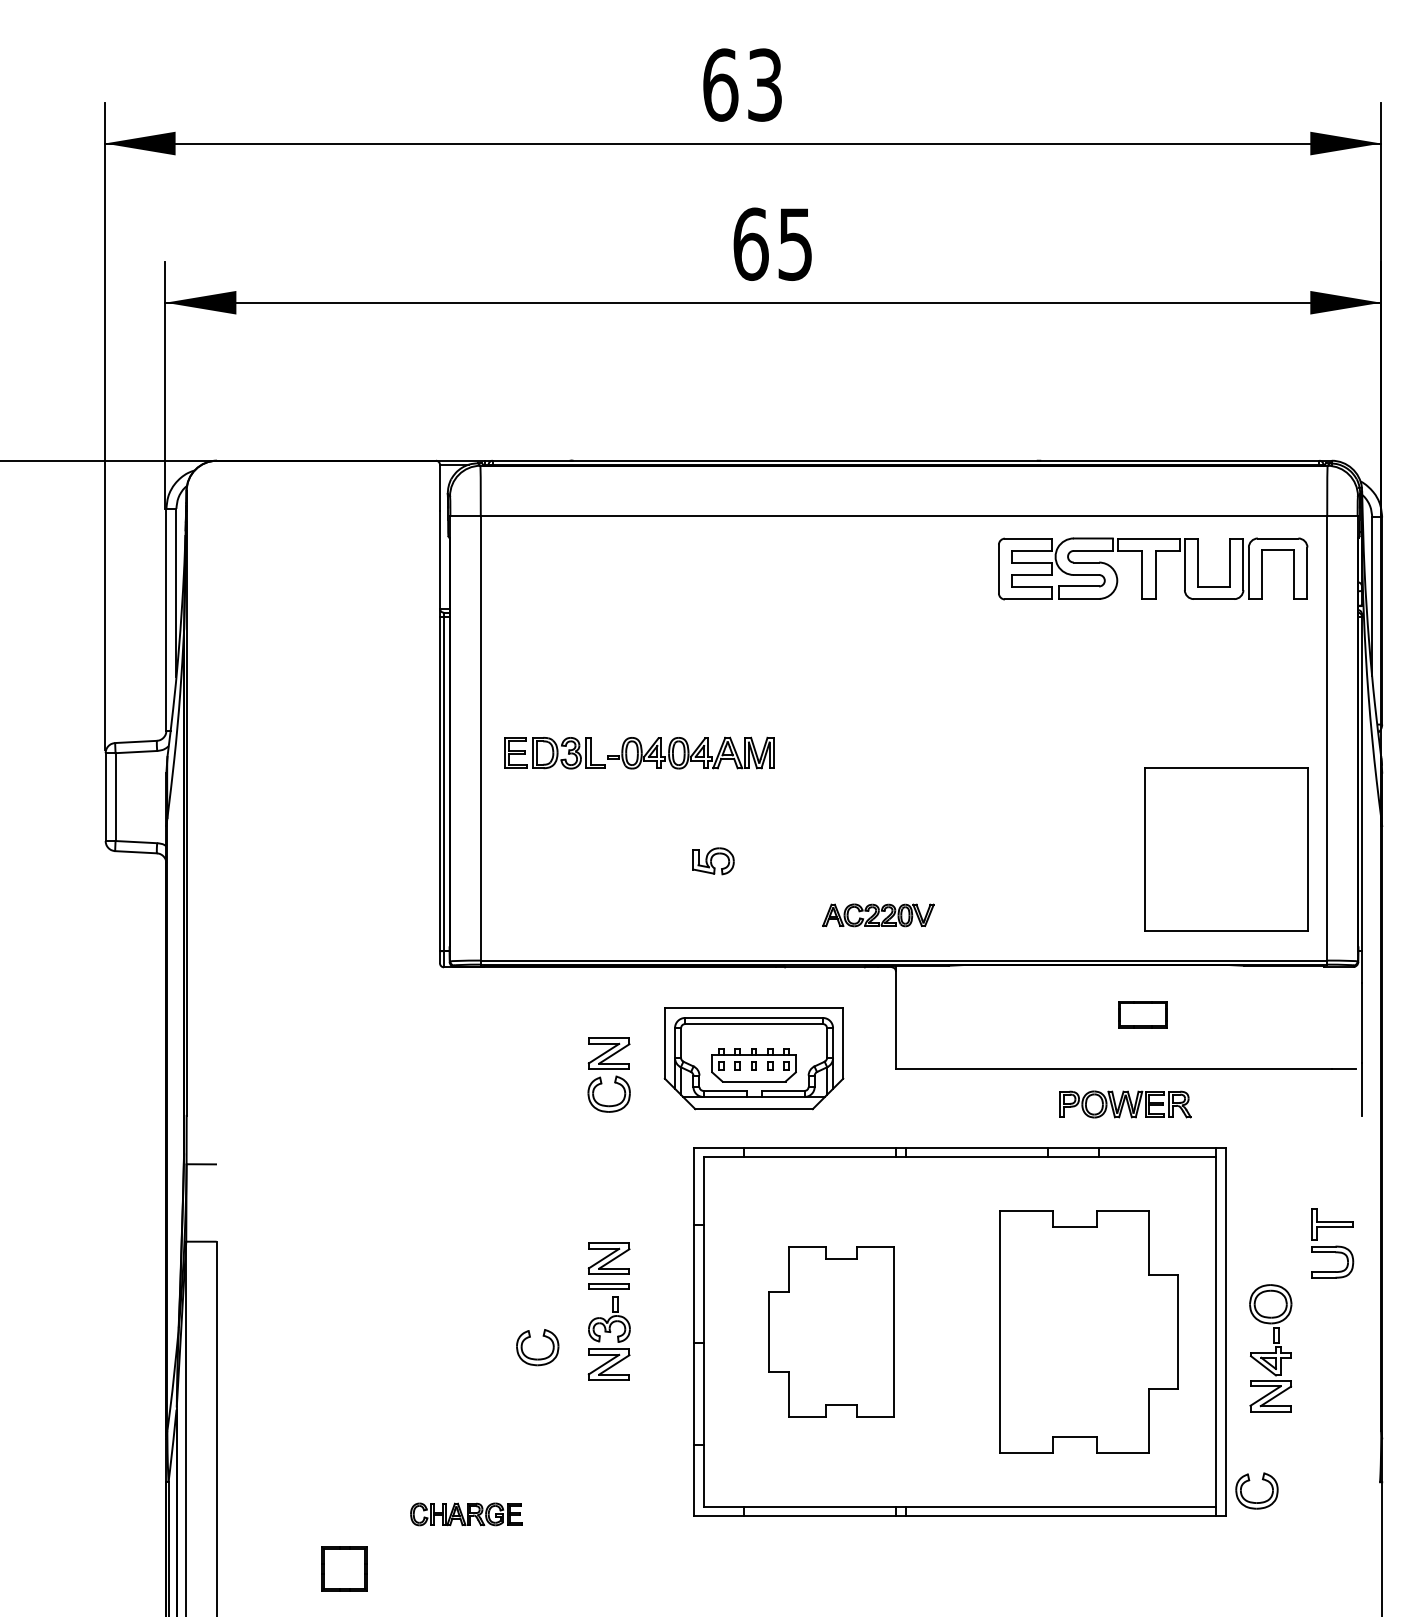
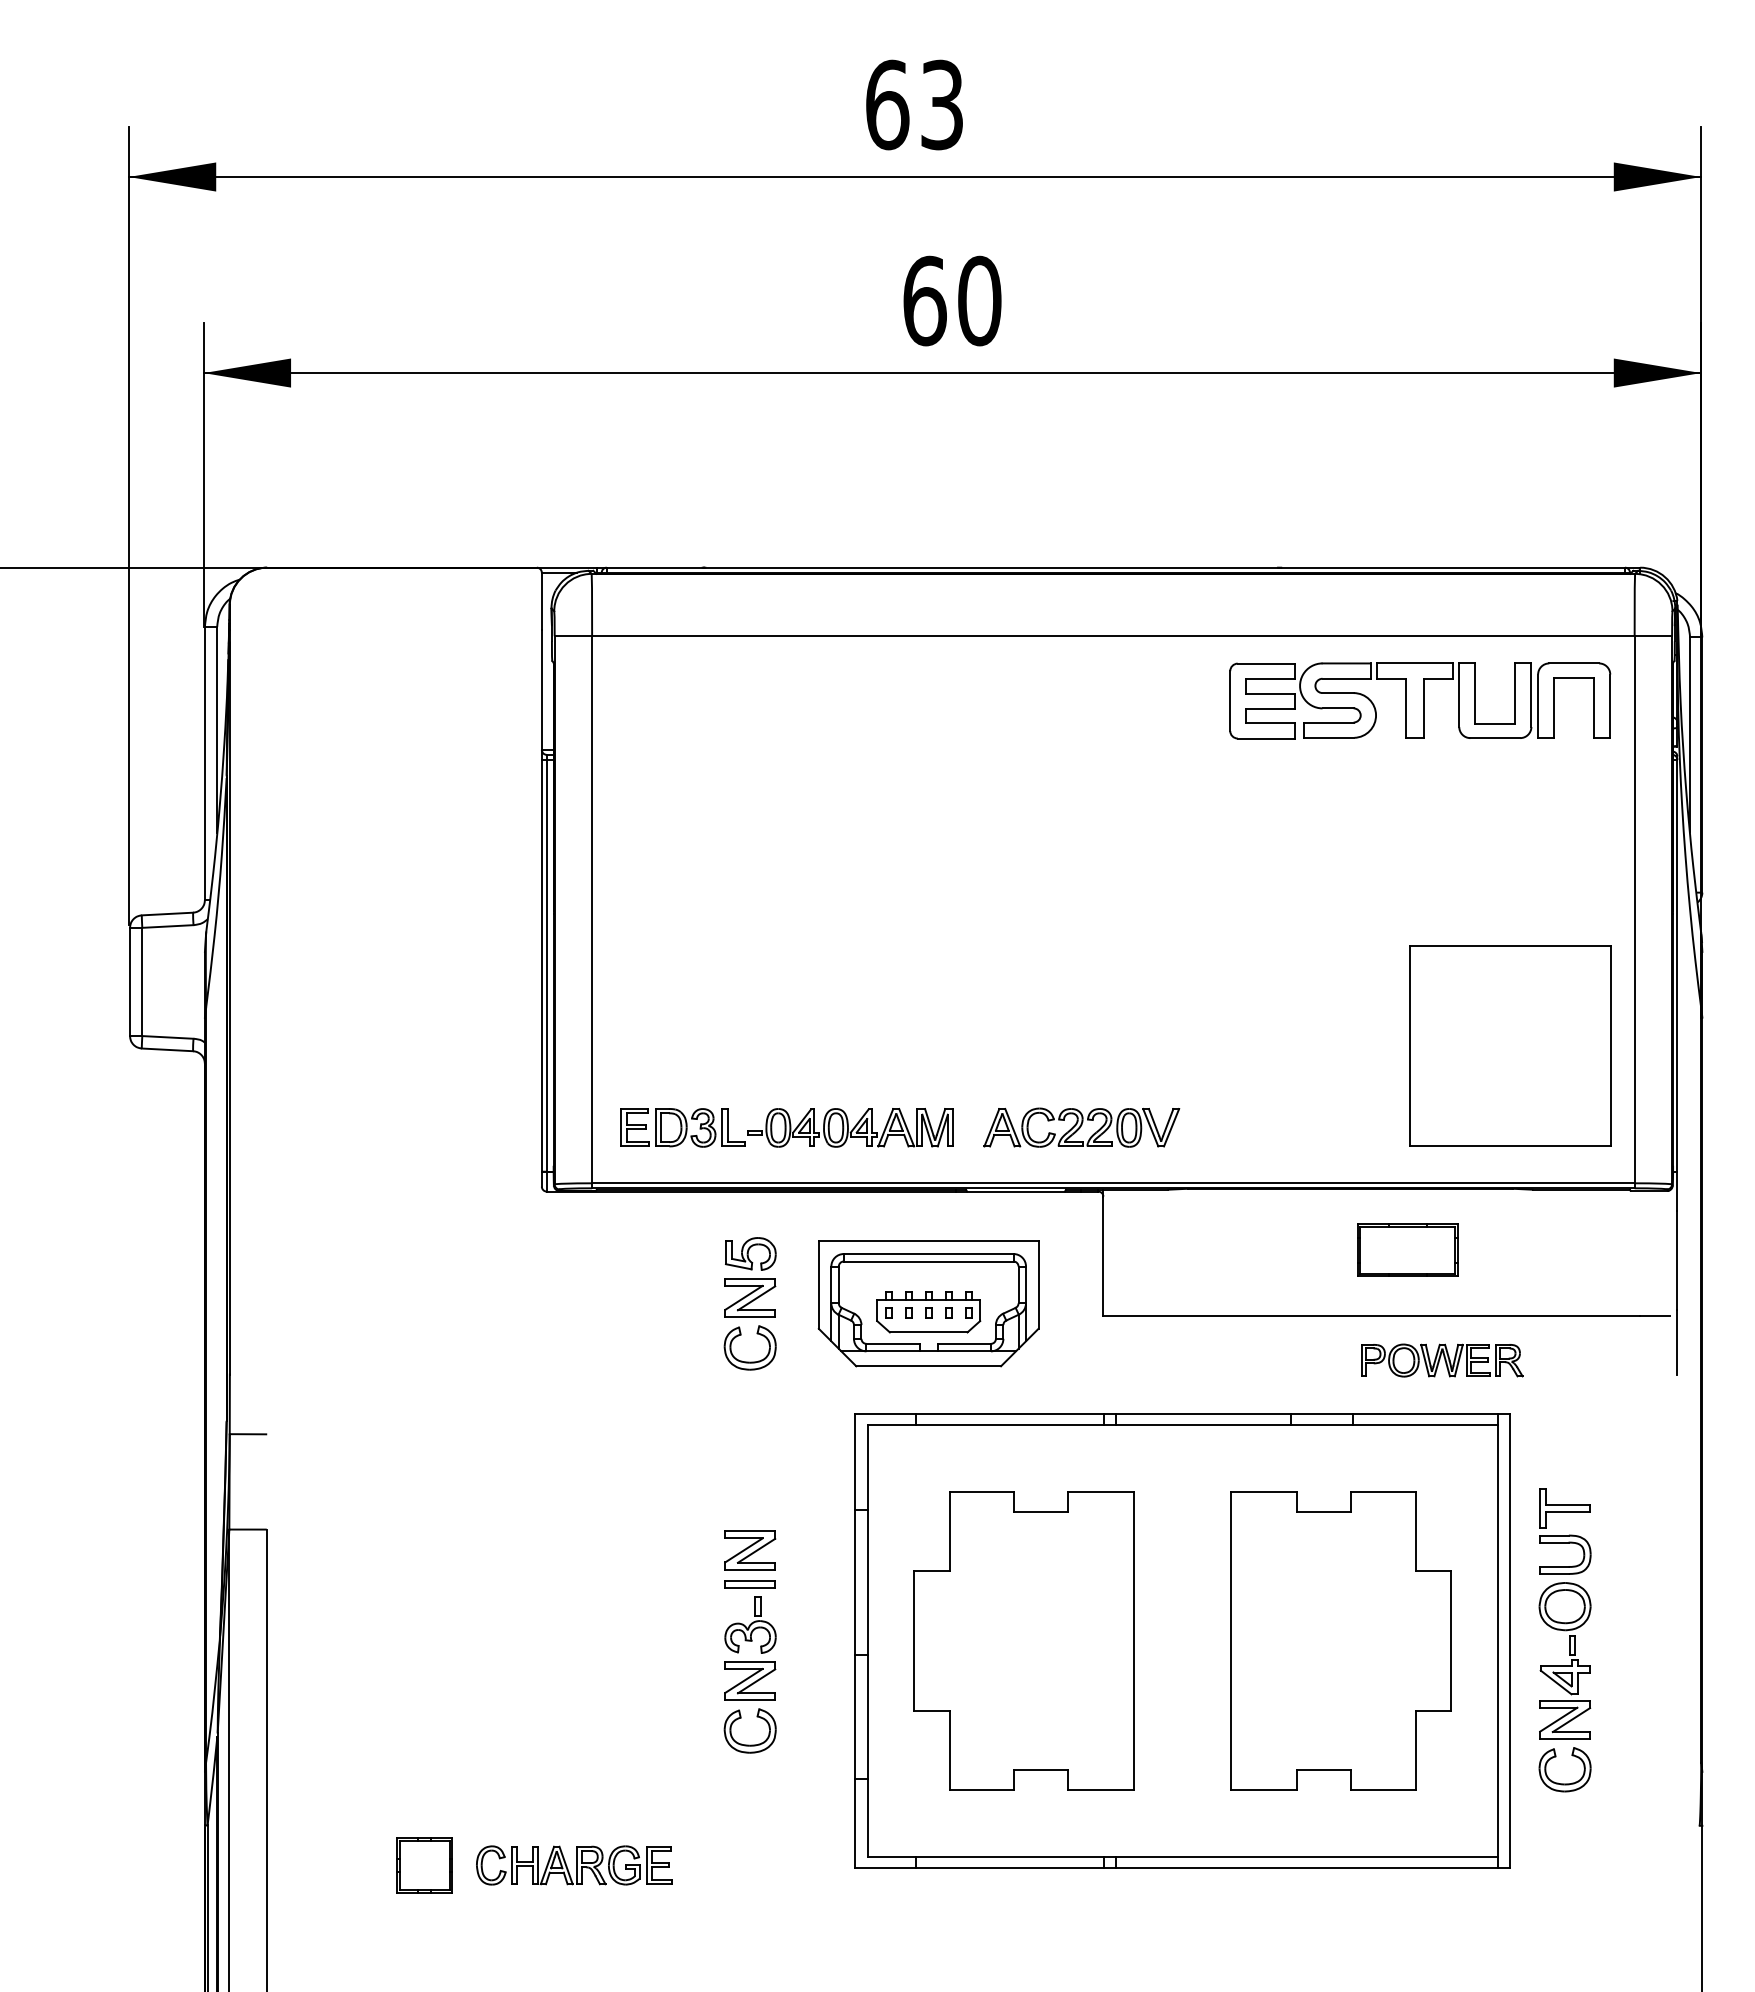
text: (795, 243) -> (979, 300), 65 -> 60
part: (638, 752) -> (786, 1127), moved
part: (713, 860) -> (750, 1253), moved
part: (878, 915) -> (1081, 1127), size x1.43
part: (1142, 1014) -> (1407, 1249), size x1.67
part: (1125, 1104) -> (1442, 1360), moved
part: (1332, 1243) -> (1565, 1531), moved
part: (831, 1331) -> (1023, 1640), size x1.43
part: (537, 1358) -> (749, 1744), moved
part: (1256, 1502) -> (1564, 1783), moved
part: (466, 1514) -> (574, 1865), size x1.43
part: (344, 1568) -> (424, 1865), moved

